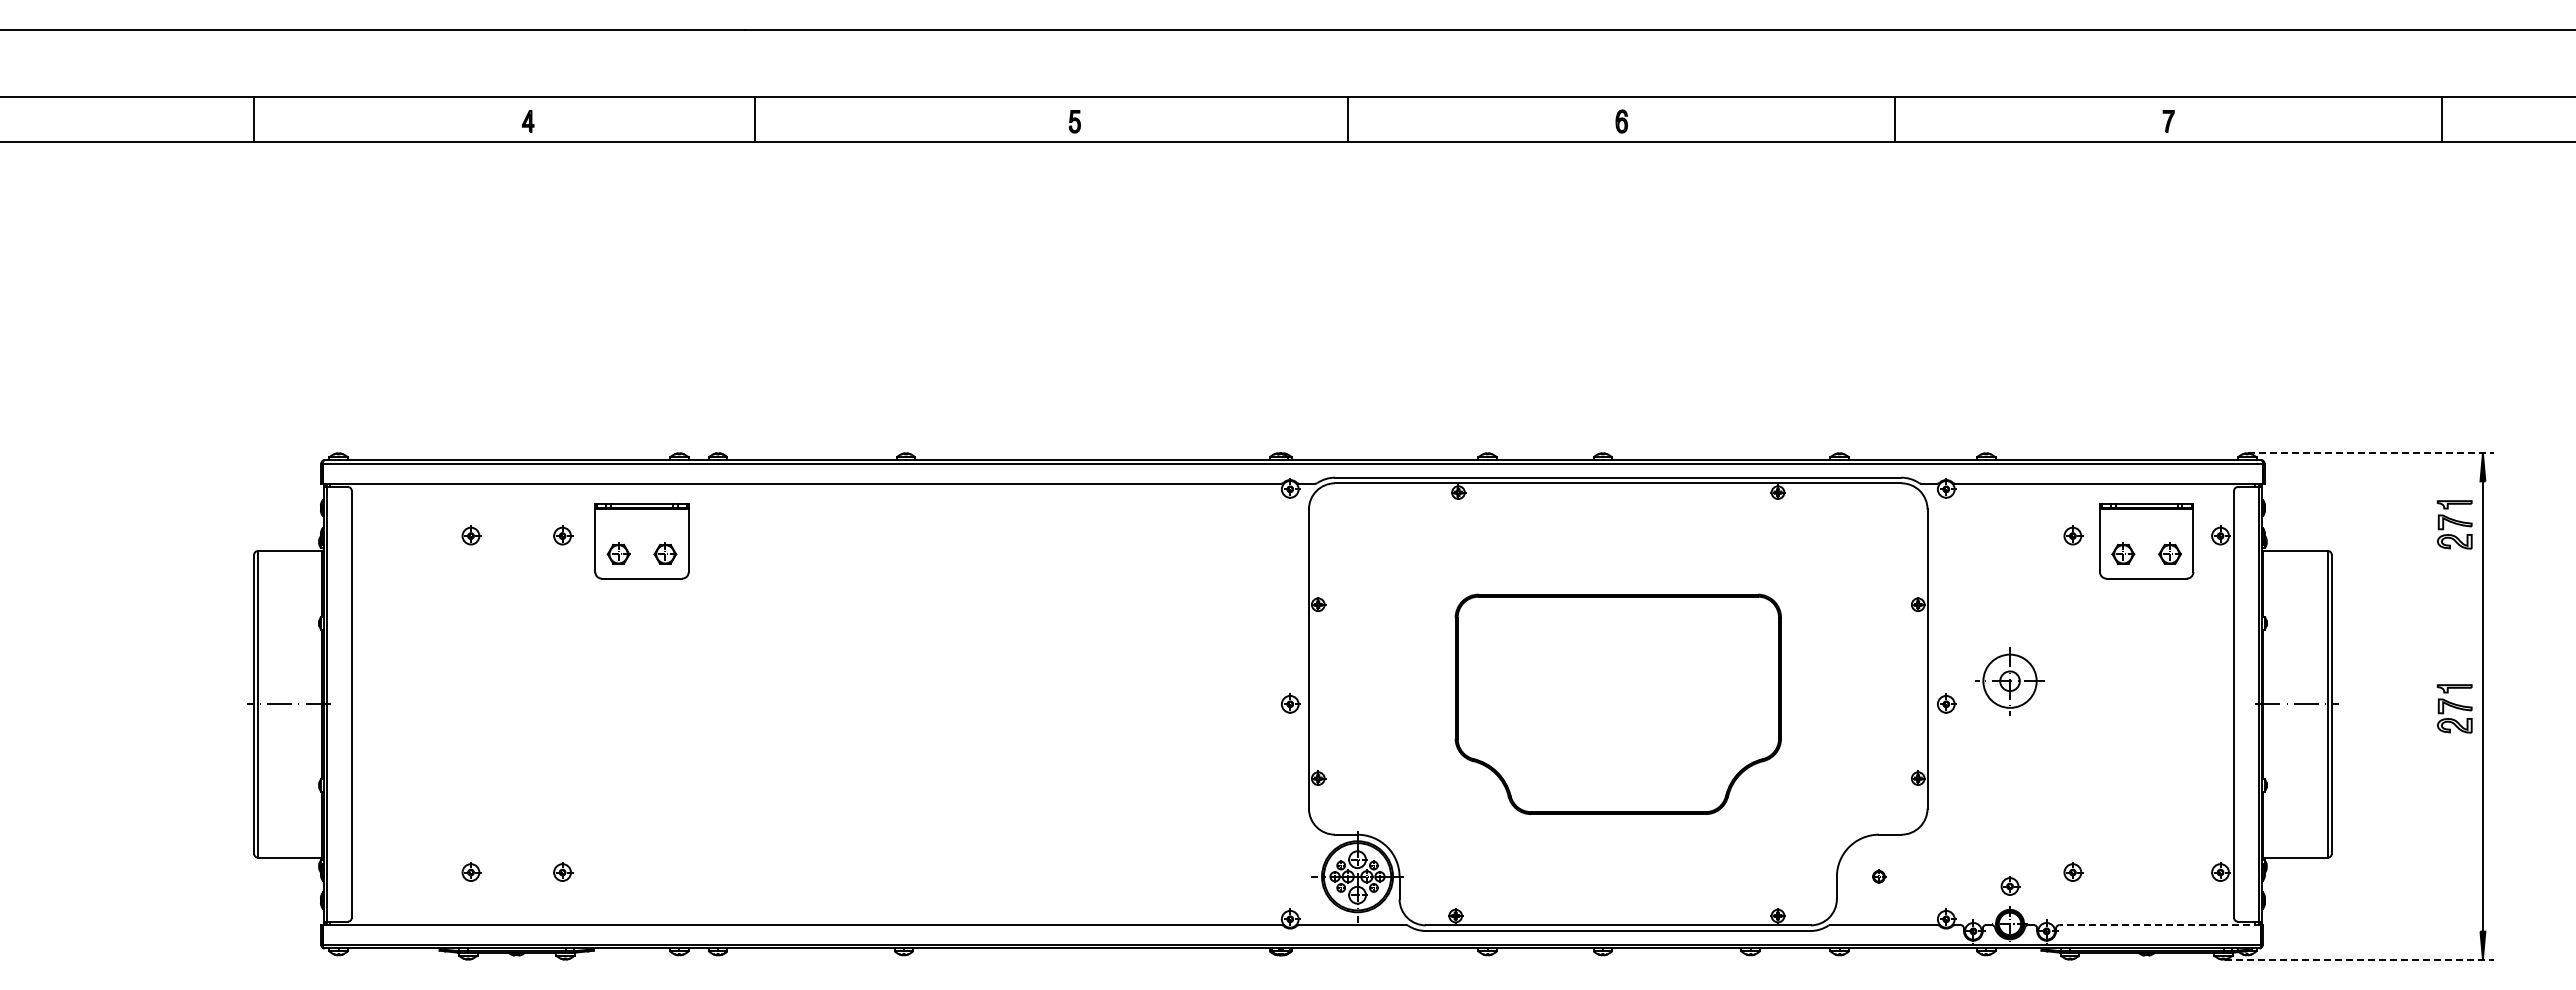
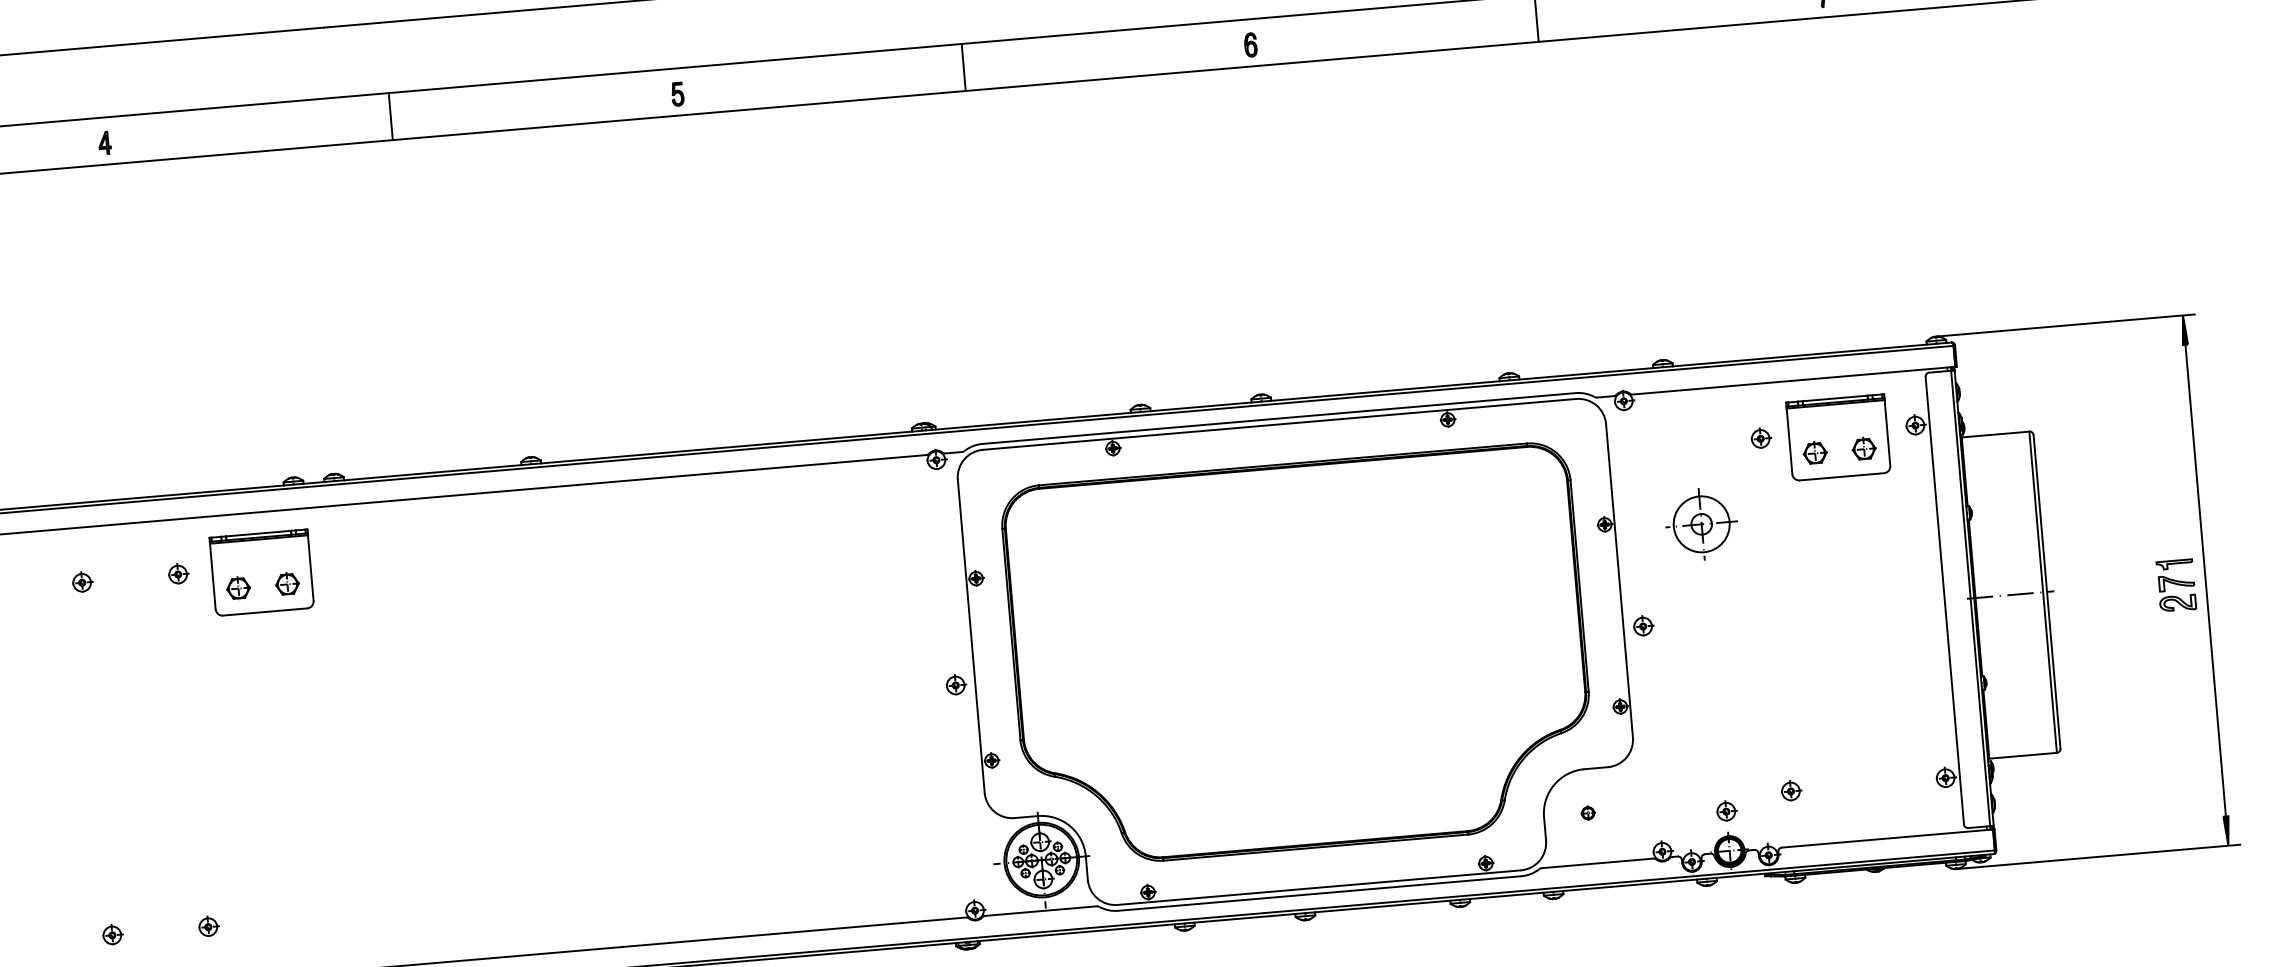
line: (755, 119) -> (391, 116), moved
line: (2371, 453) -> (2066, 325), dashed -> solid
part: (2454, 524) -> (2159, 392), removed
part: (2009, 681) -> (1701, 524), moved
part: (1618, 704) -> (1299, 656), size x1.67
line: (2160, 925) -> (1887, 839), dashed -> solid
line: (2359, 959) -> (2099, 856), dashed -> solid

